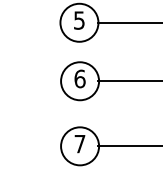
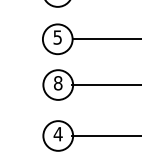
text: (80, 79) -> (58, 83), 6 -> 8
text: (79, 144) -> (57, 134), 7 -> 4

